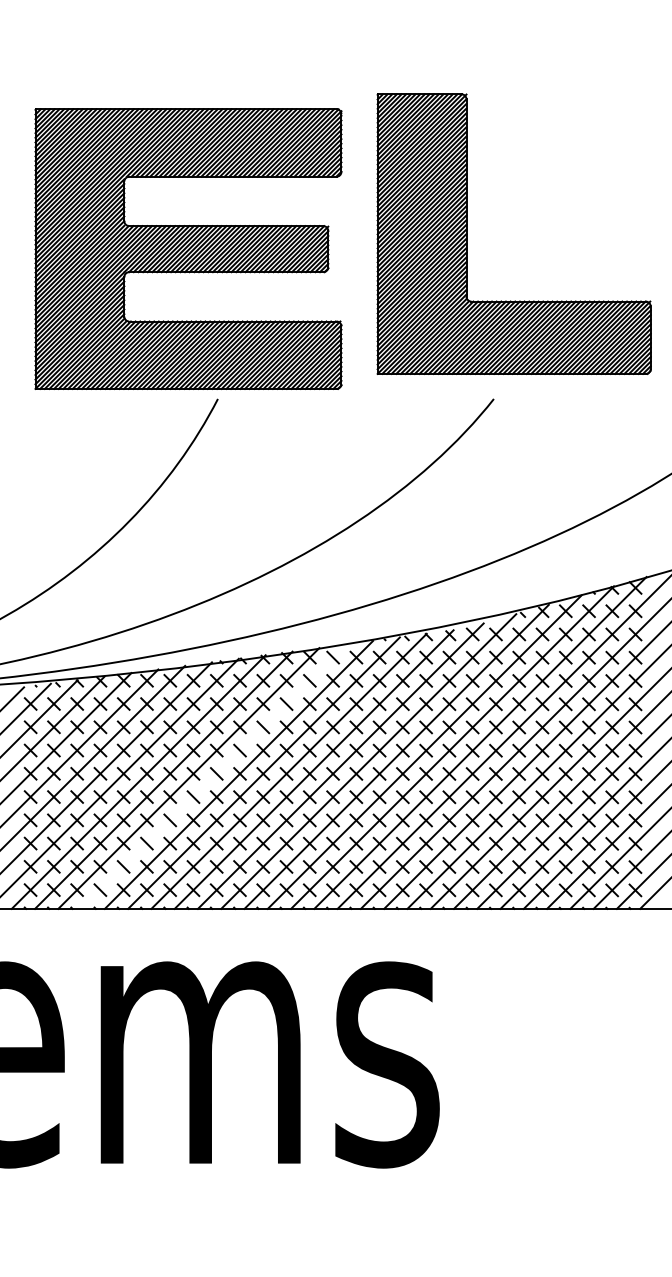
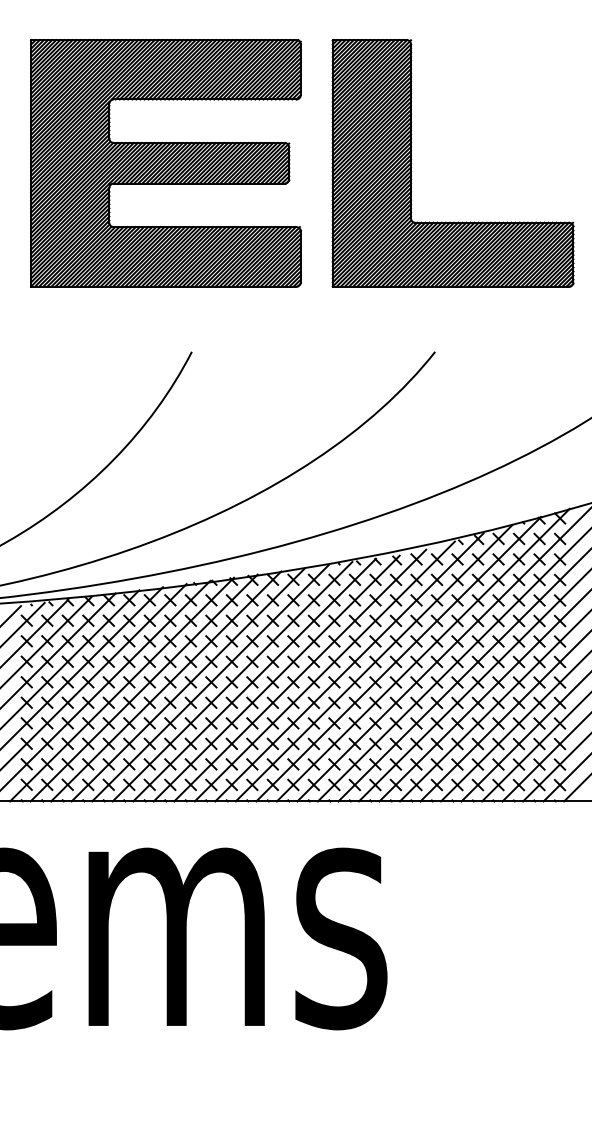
part: (467, 233) -> (411, 162), moved
part: (188, 248) -> (165, 162), moved
line: (213, 776) -> (188, 684), added

